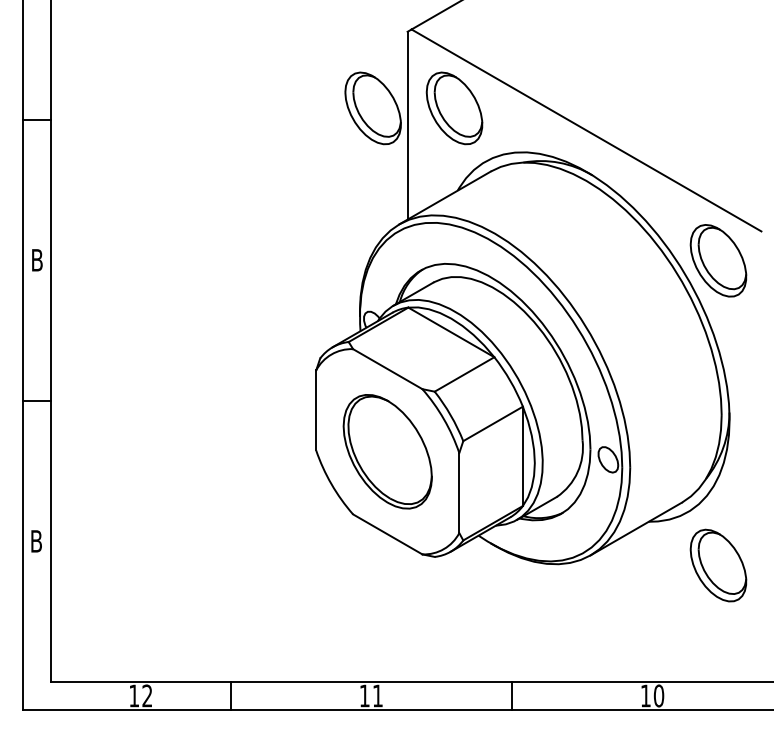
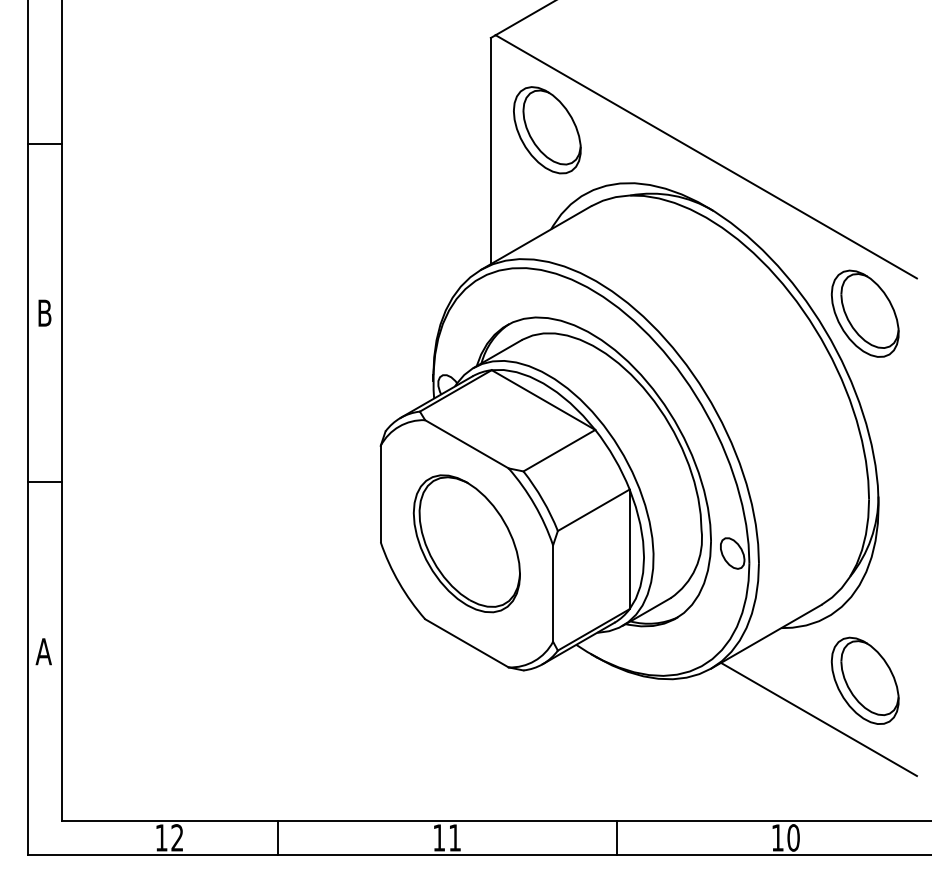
part: (373, 108) -> (449, 130), removed
text: (36, 541) -> (43, 651), B -> A
line: (679, 597) -> (818, 719), added

